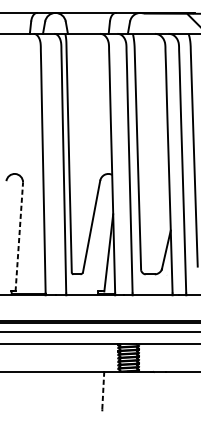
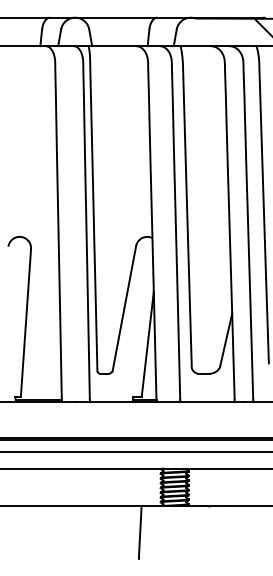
line: (19, 236) -> (26, 322), dashed -> solid
line: (103, 391) -> (140, 532), dashed -> solid

